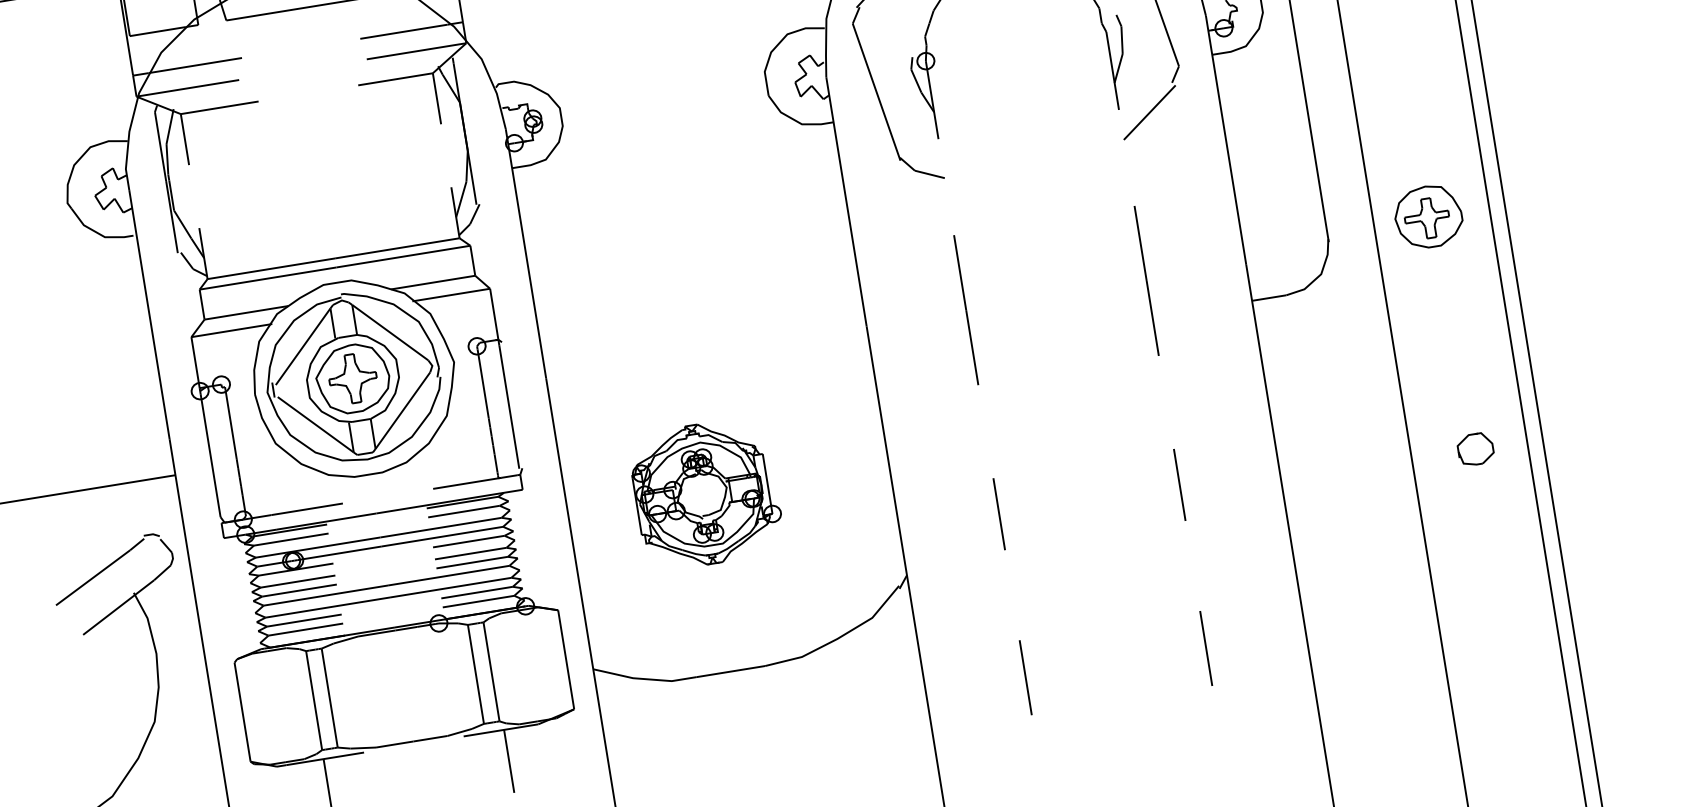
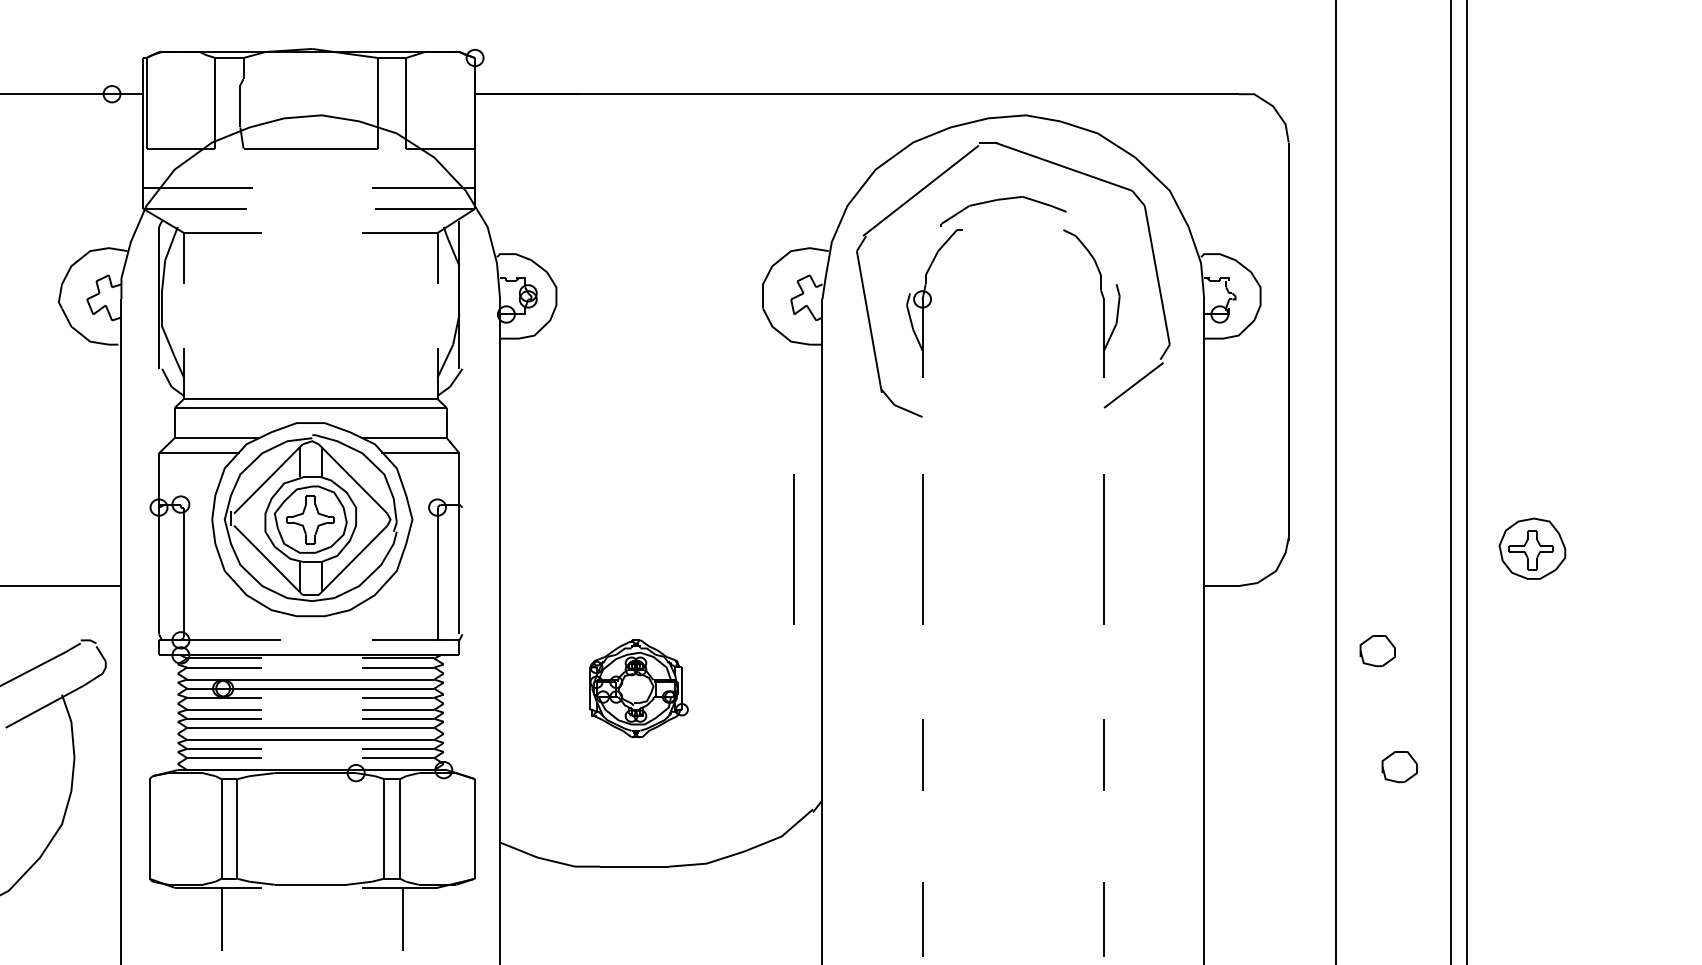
part: (1428, 216) -> (1532, 548), moved
line: (837, 330) -> (793, 549), added
part: (1434, 338) -> (1377, 651), added
part: (706, 493) -> (638, 688), size x0.7

